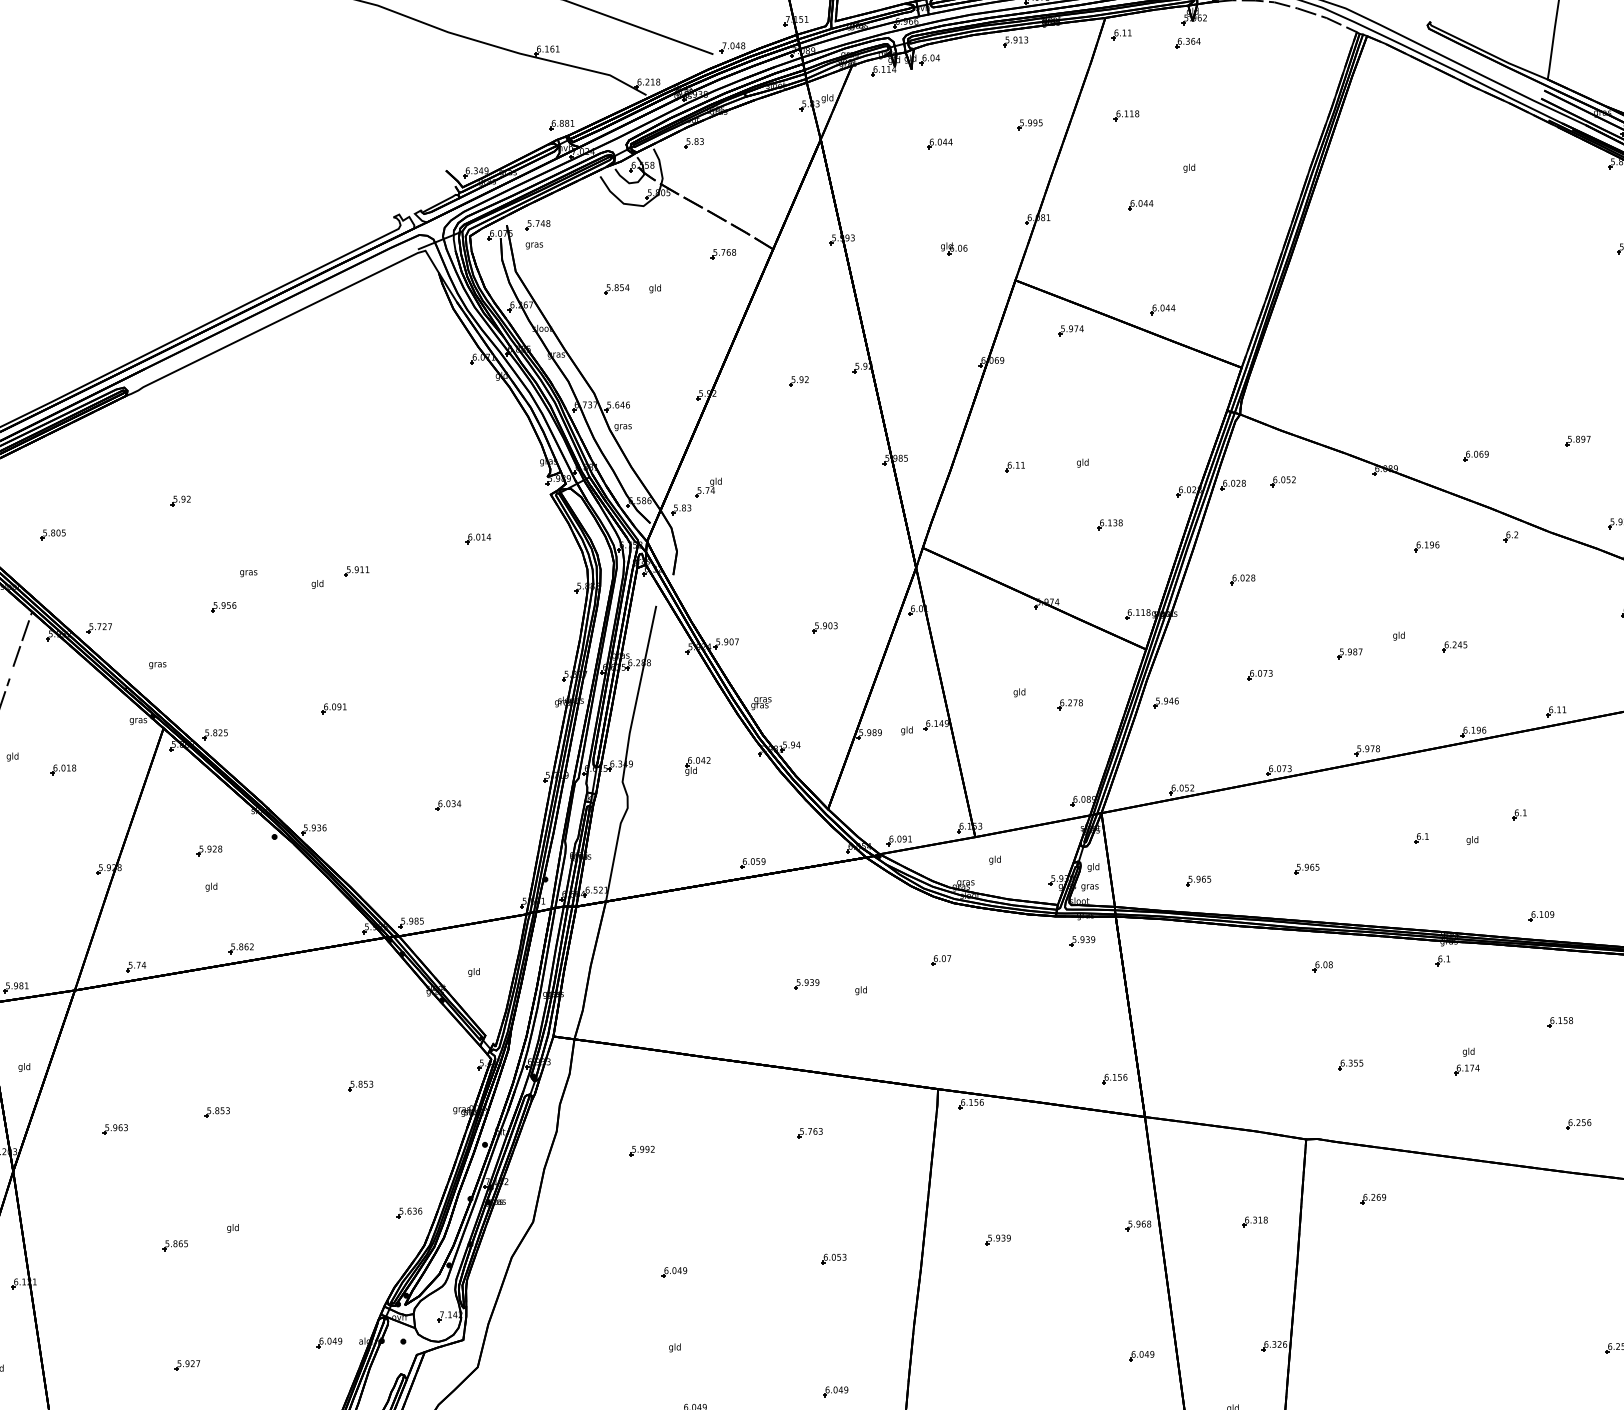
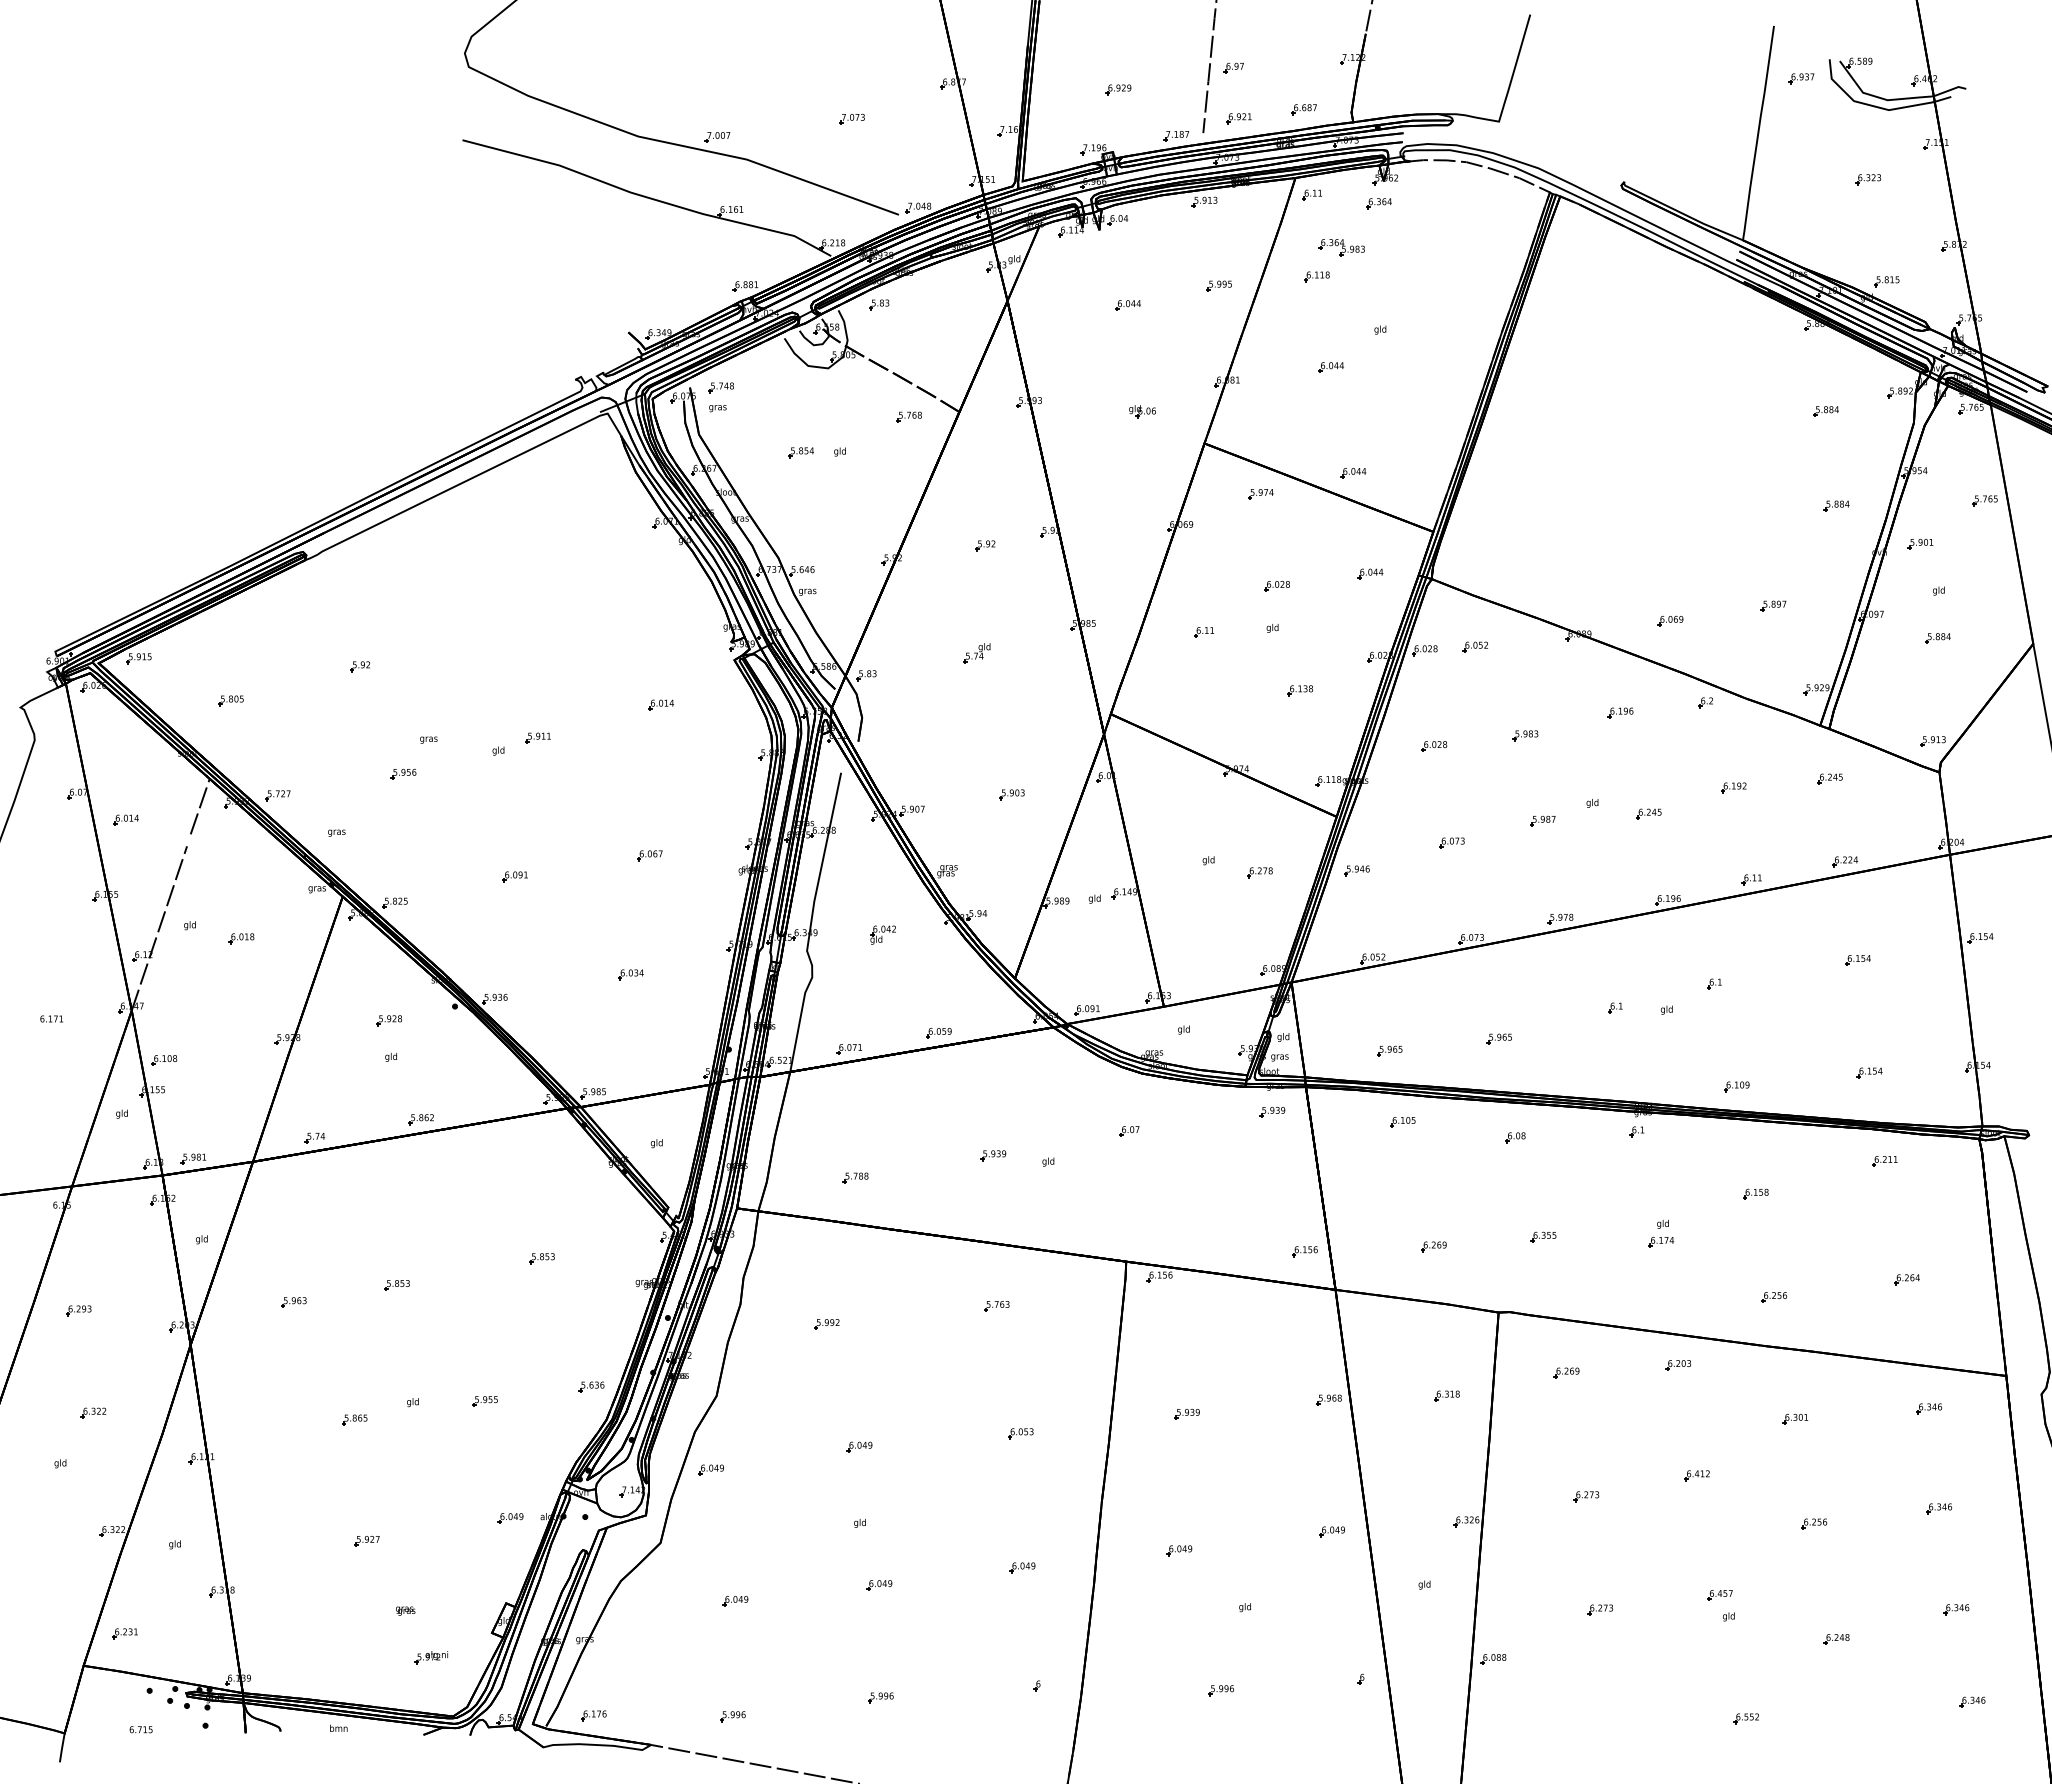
part: (1150, 86) -> (1341, 247), added
part: (1179, 408) -> (1370, 573), added
part: (1086, 421) -> (1276, 586), added
part: (708, 487) -> (976, 653), moved
part: (1332, 569) -> (1525, 735), added
part: (1538, 620) -> (1733, 787), added
part: (466, 687) -> (649, 855), added
part: (663, 879) -> (848, 1049), added
part: (1211, 951) -> (1402, 1122), added
part: (670, 1005) -> (855, 1177), added
part: (1241, 1074) -> (1433, 1246), added
part: (1483, 1191) -> (1677, 1365), added
part: (303, 1227) -> (484, 1401), added
part: (1599, 1244) -> (1795, 1418), added
part: (527, 1294) -> (710, 1469), added
part: (1501, 1300) -> (1696, 1475), added
part: (1393, 1321) -> (1586, 1496), added
part: (990, 1374) -> (1179, 1550), added

